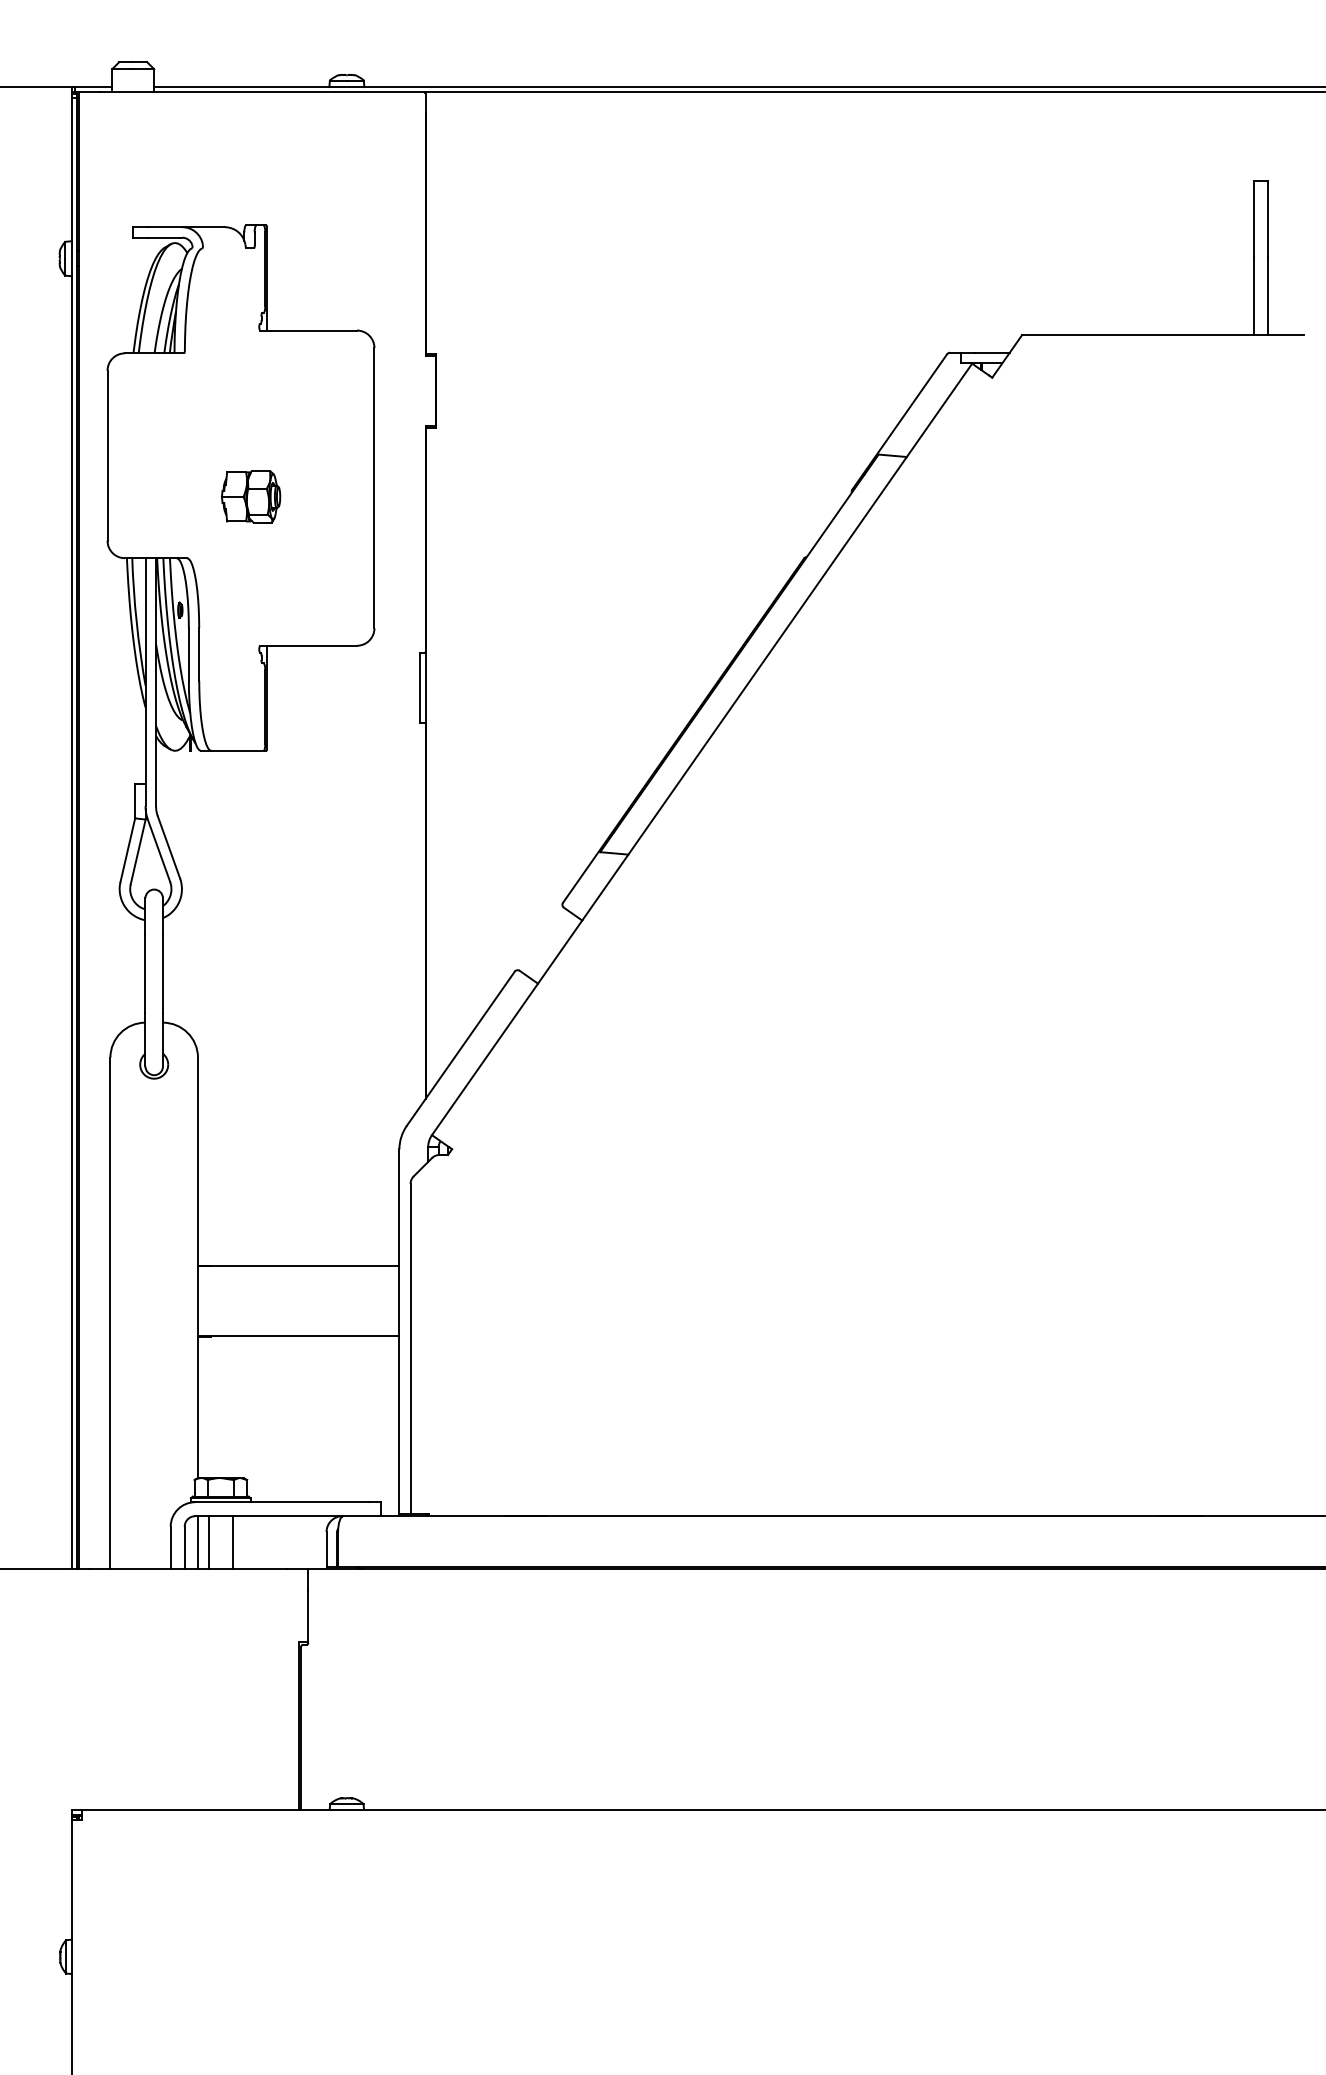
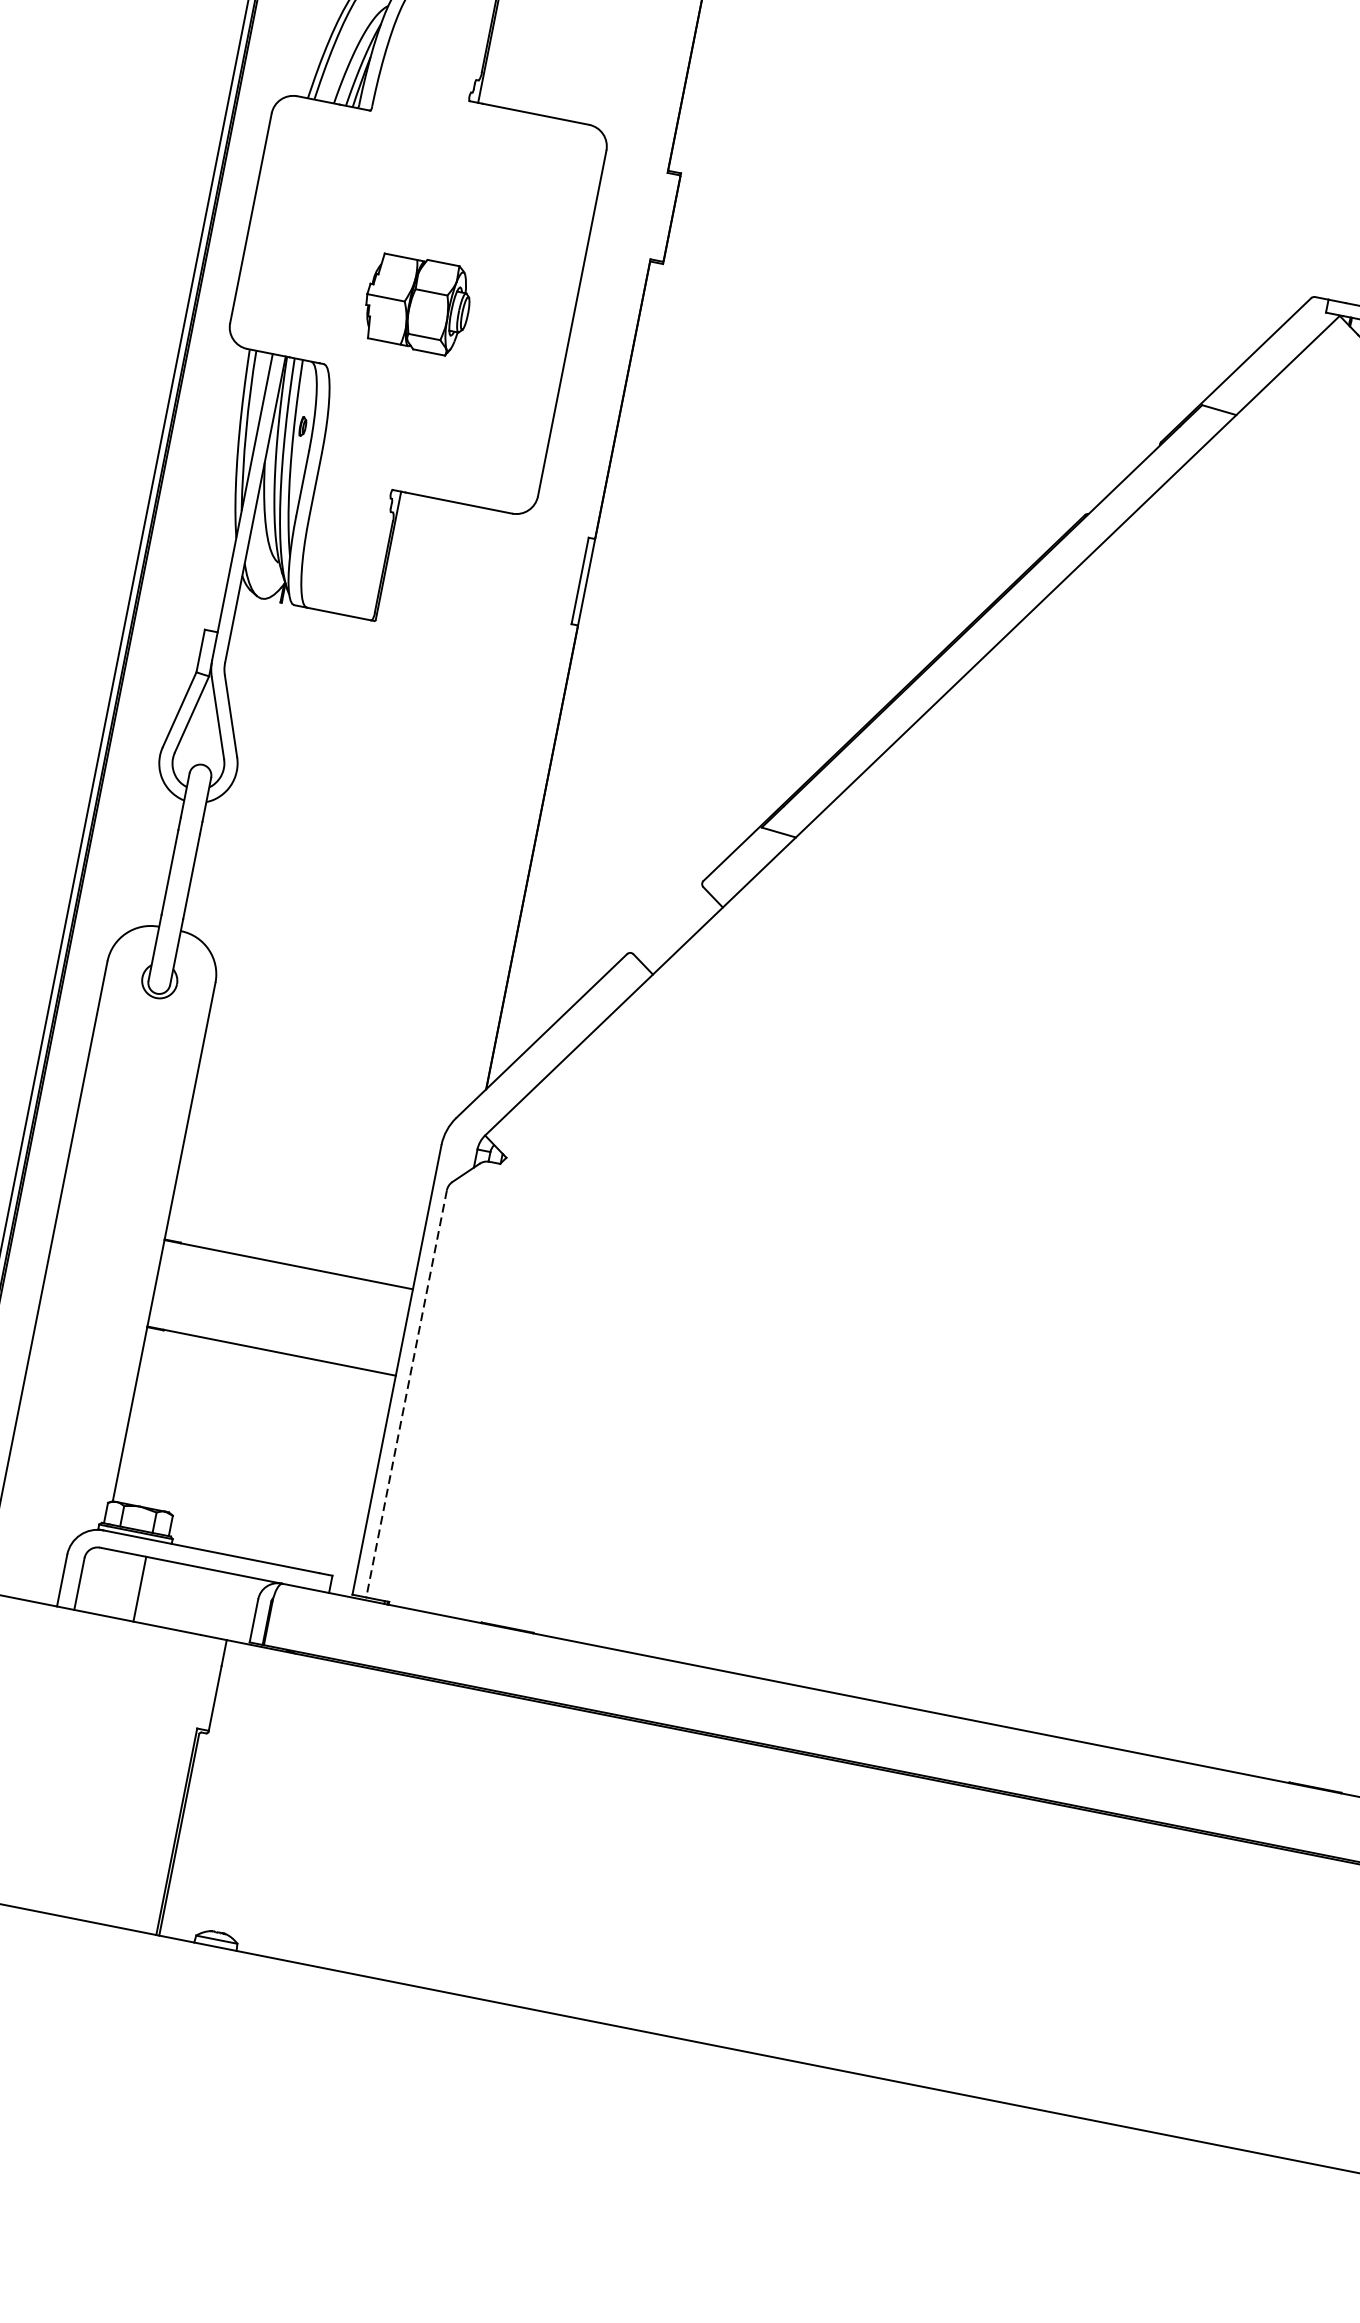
part: (251, 496) -> (418, 303), size x1.4
line: (410, 1349) -> (406, 1394), solid -> dashed
line: (198, 1542) -> (97, 1580), removed
line: (208, 1542) -> (110, 1583), removed

